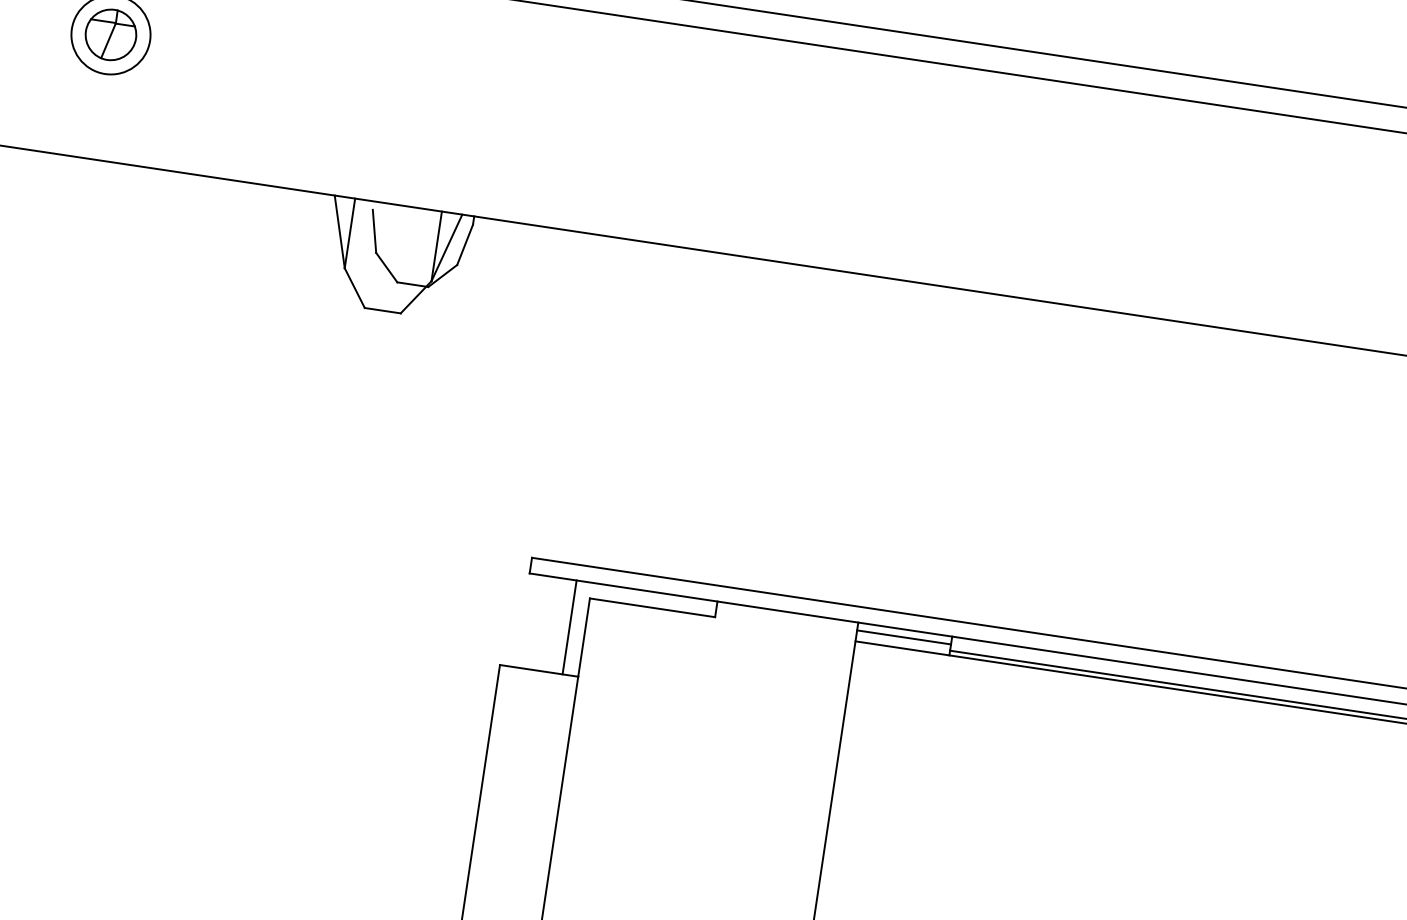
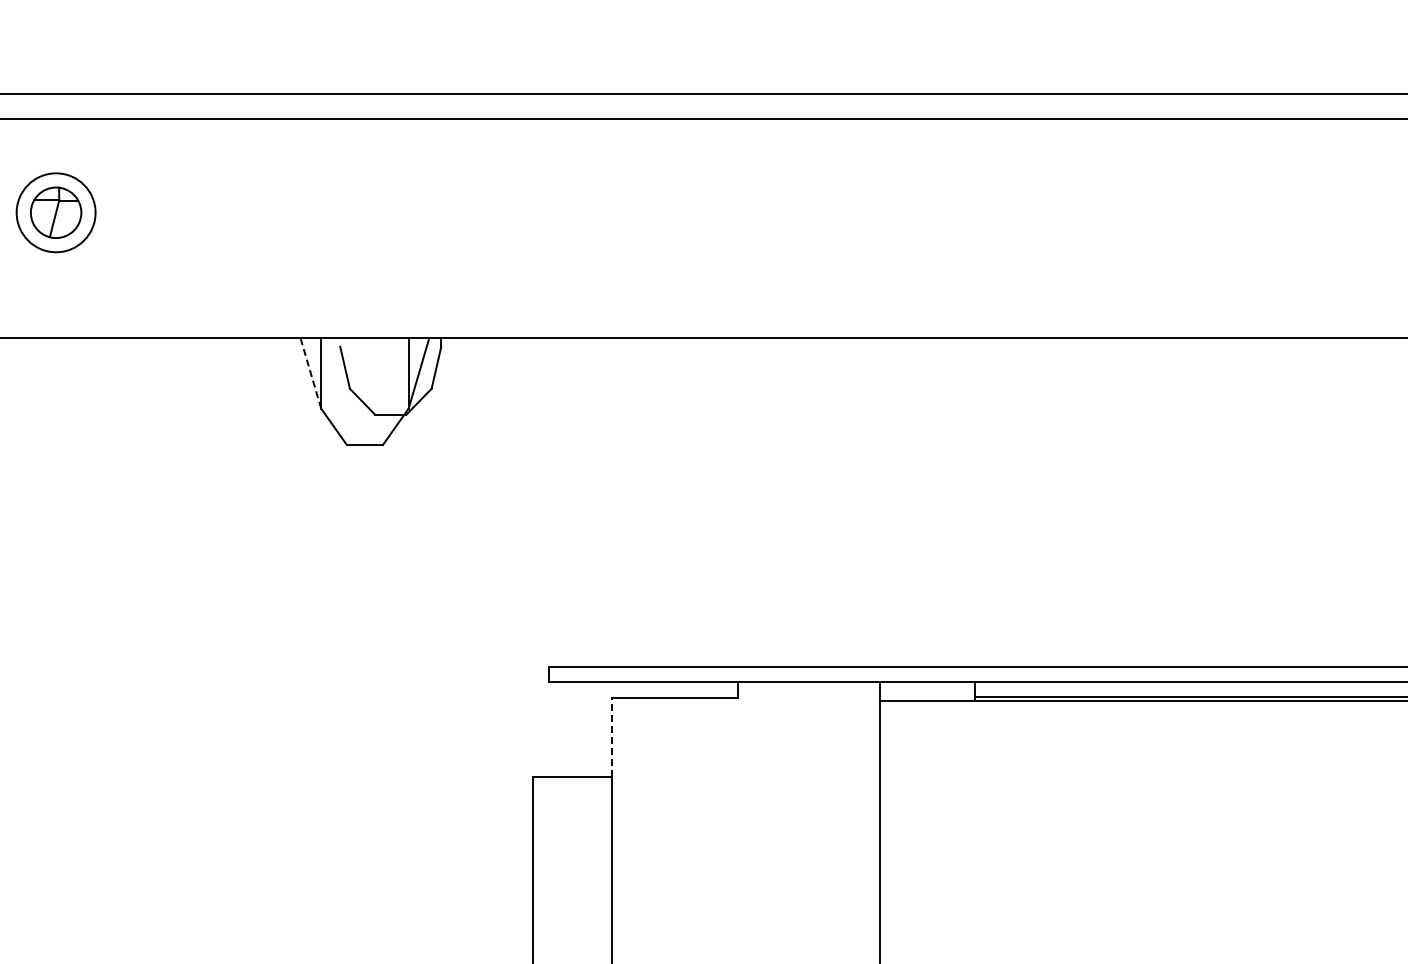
line: (339, 231) -> (310, 373), solid -> dashed
line: (569, 627) -> (595, 729), removed
line: (583, 637) -> (611, 737), solid -> dashed
line: (904, 637) -> (927, 690), removed

